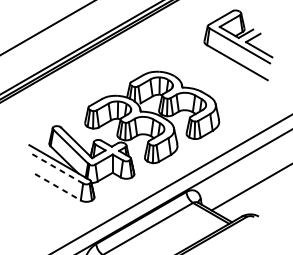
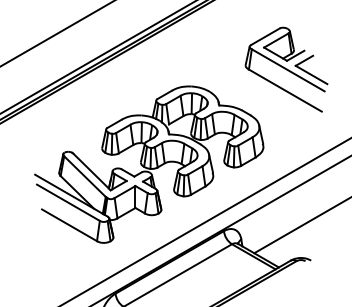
part: (238, 45) -> (286, 69), moved
line: (57, 168) -> (68, 202), dashed -> solid
line: (57, 187) -> (69, 225), dashed -> solid

